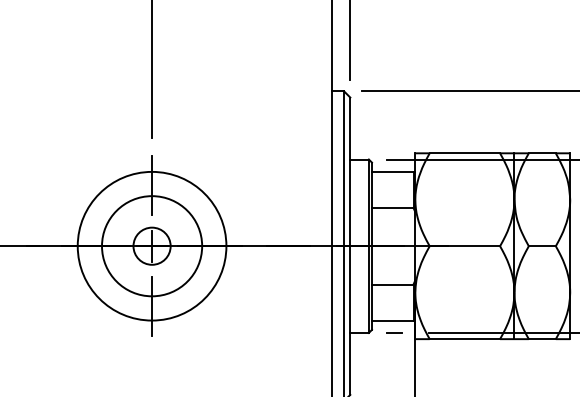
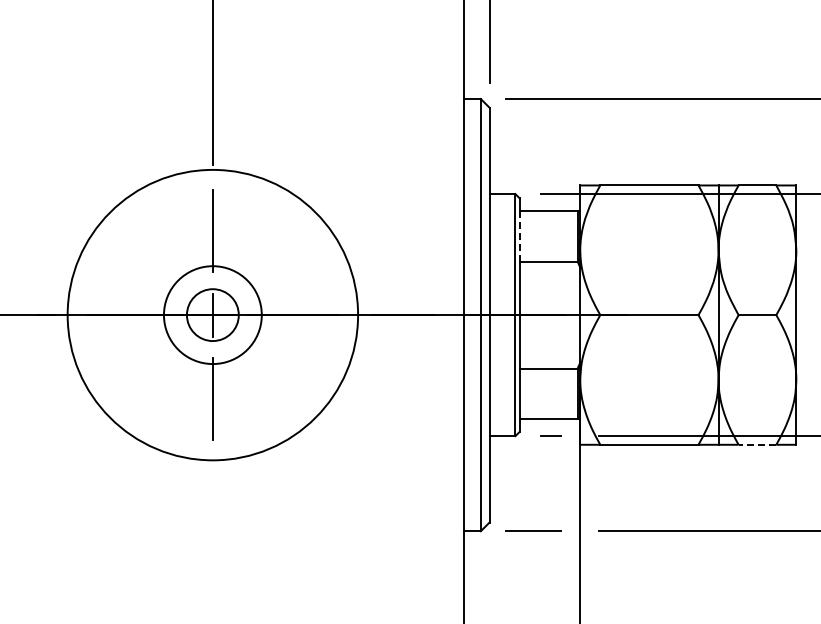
line: (371, 190) -> (519, 237), solid -> dashed
circle: (151, 245) -> (212, 314), size x1.4
circle: (151, 246) -> (212, 315), size x0.7
line: (542, 338) -> (757, 444), solid -> dashed

